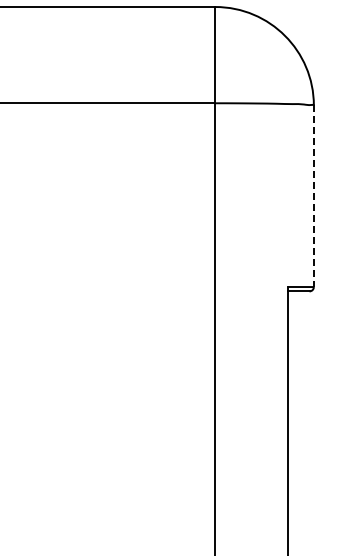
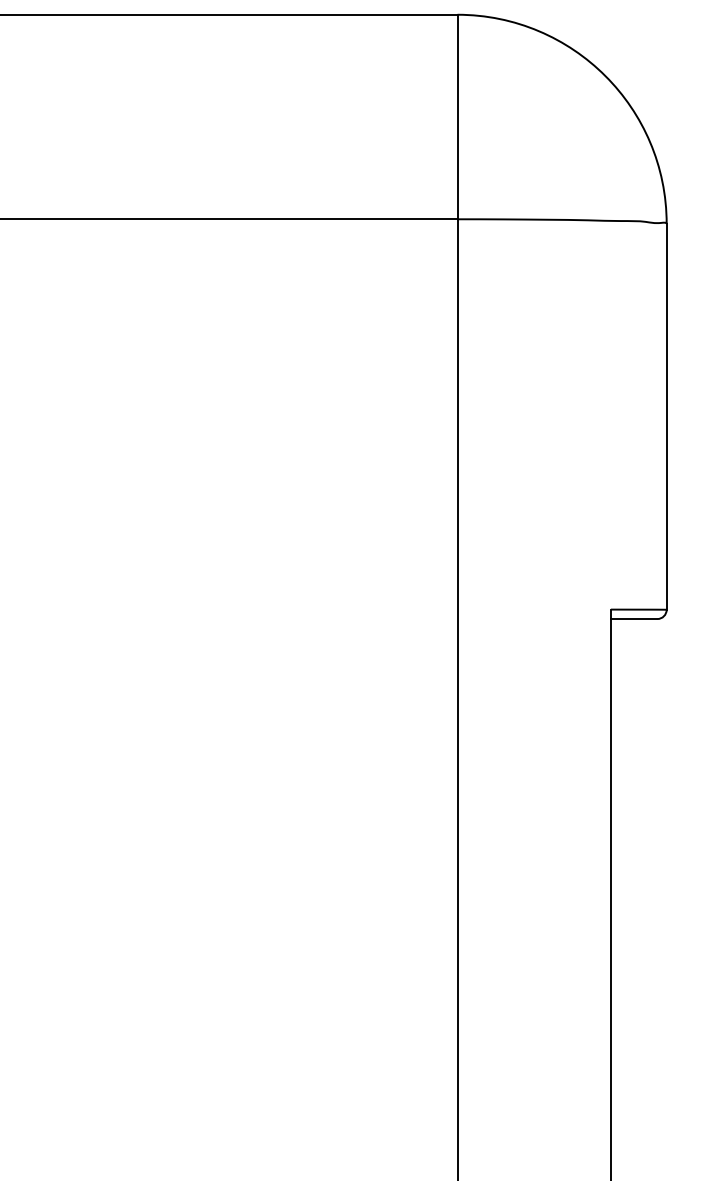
line: (313, 196) -> (665, 417), dashed -> solid

